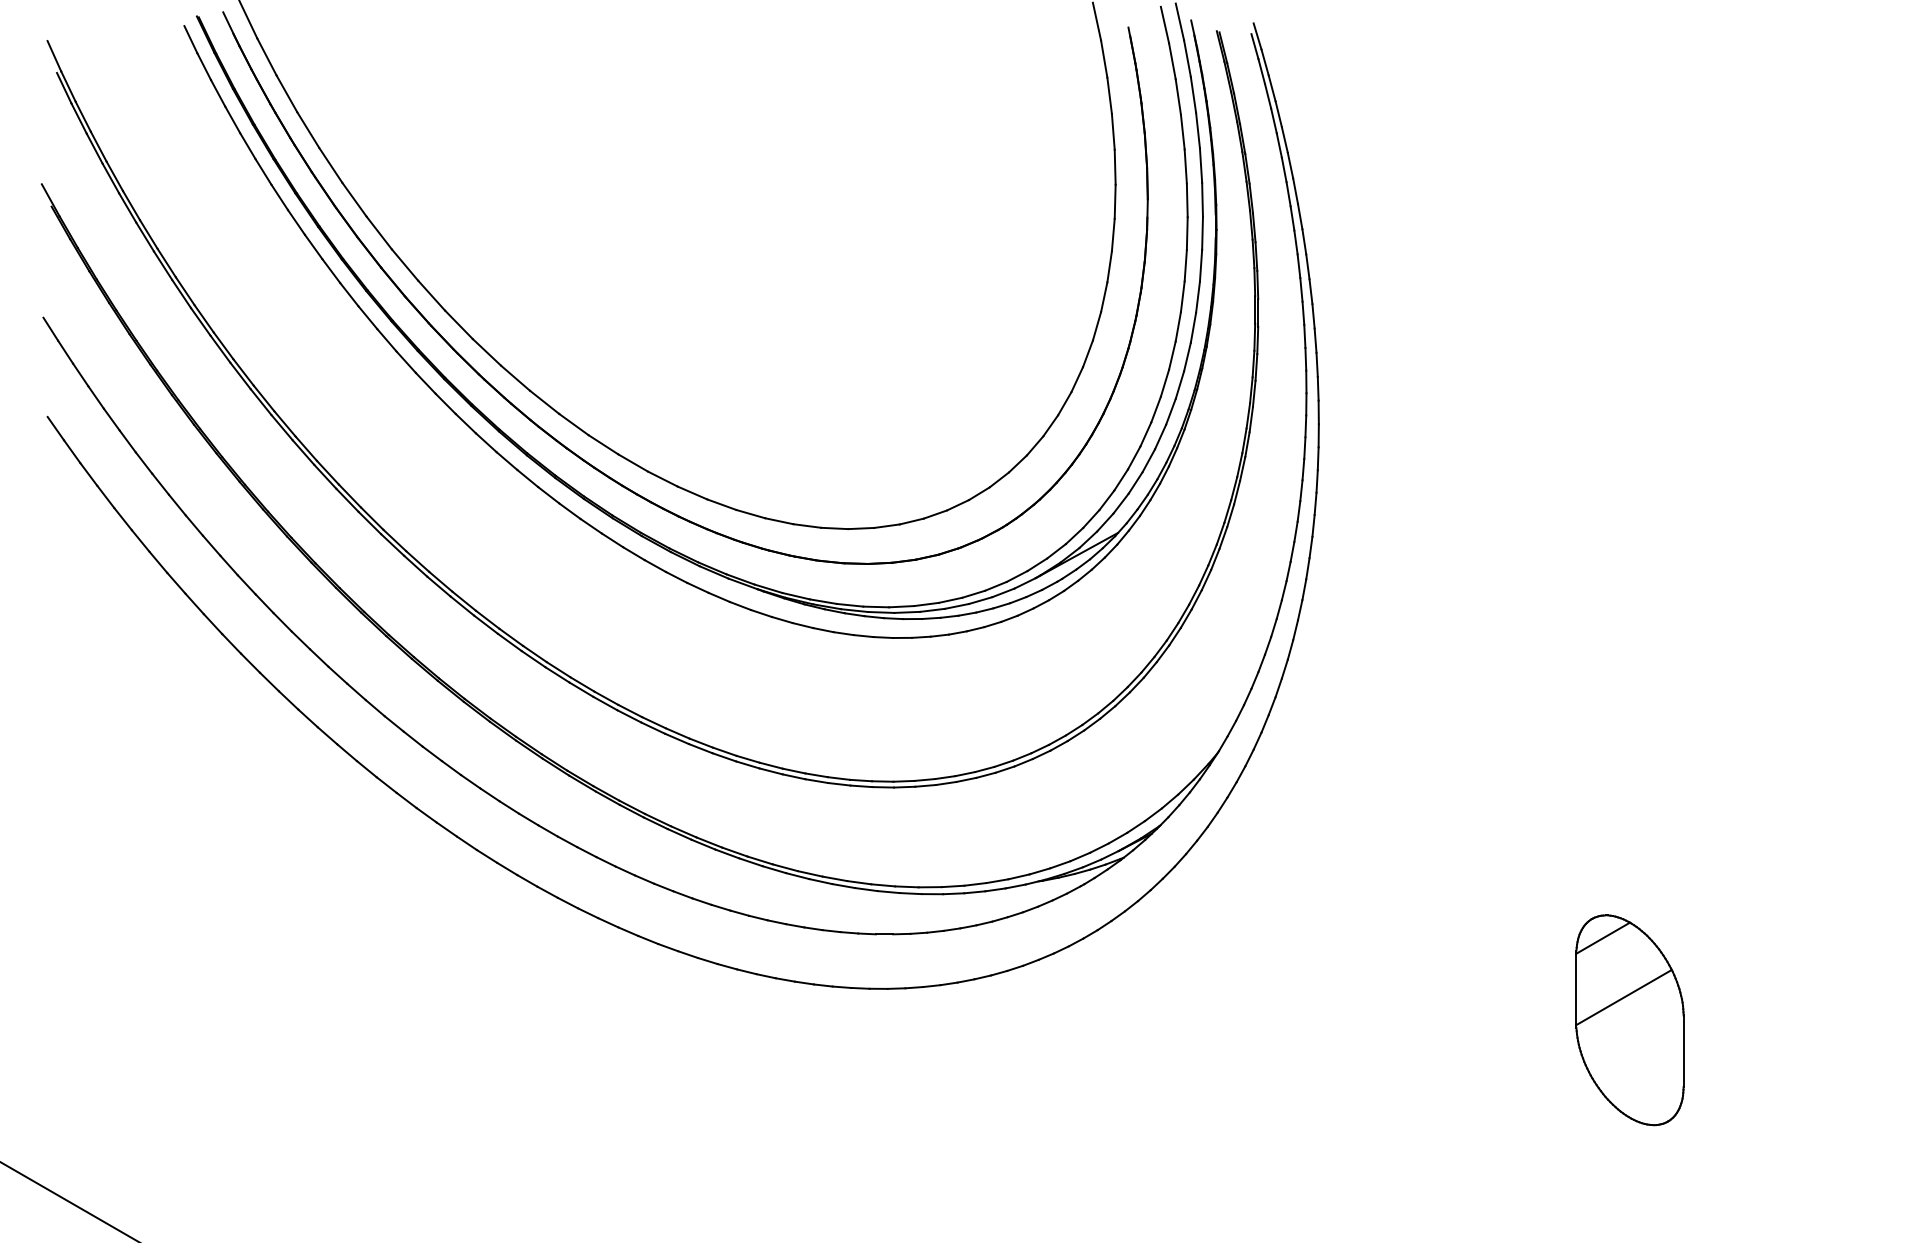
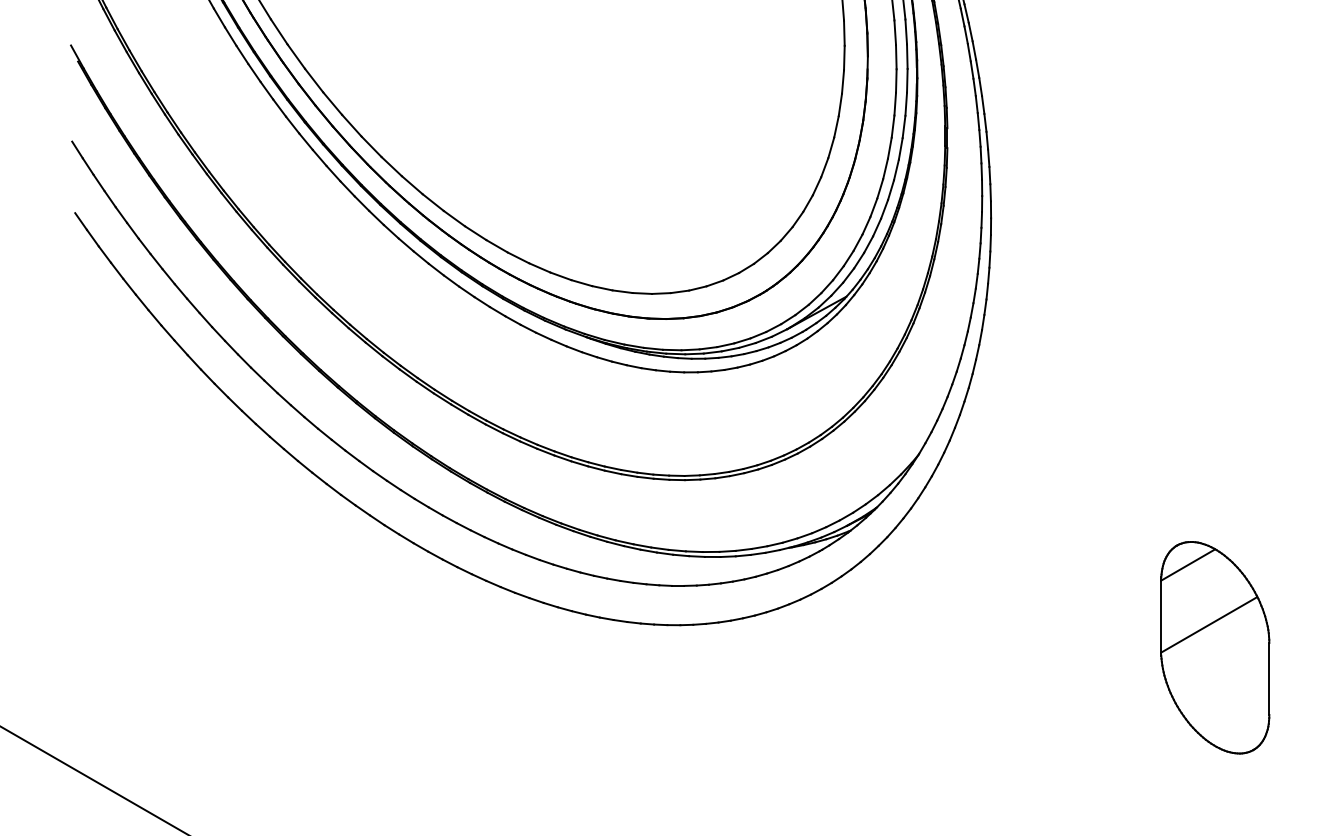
part: (1629, 1020) -> (1214, 647), size x1.4

